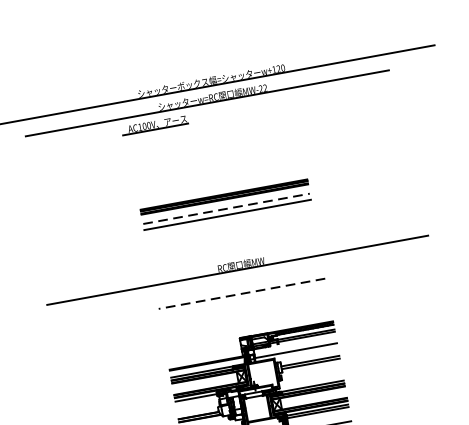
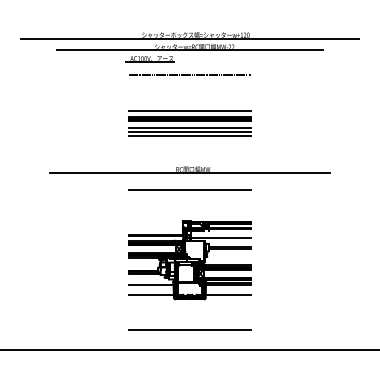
line: (212, 137) -> (189, 75), added
line: (221, 186) -> (189, 111), added
line: (227, 208) -> (190, 127), dashed -> solid
line: (227, 219) -> (189, 135), added
line: (241, 294) -> (189, 190), dashed -> solid

